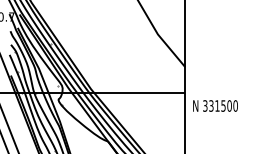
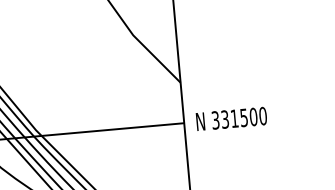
text: (215, 105) -> (231, 118), moved

